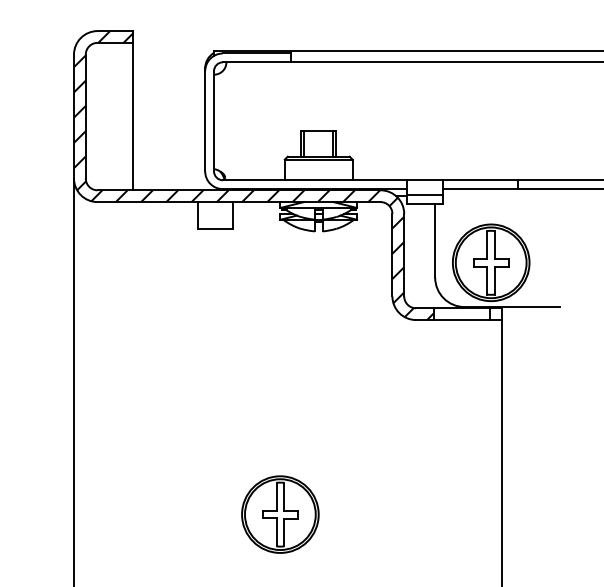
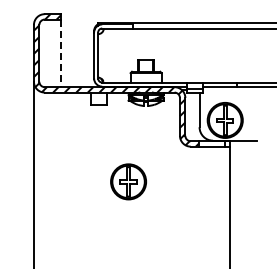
line: (131, 116) -> (60, 53), solid -> dashed
part: (280, 513) -> (128, 181), moved

